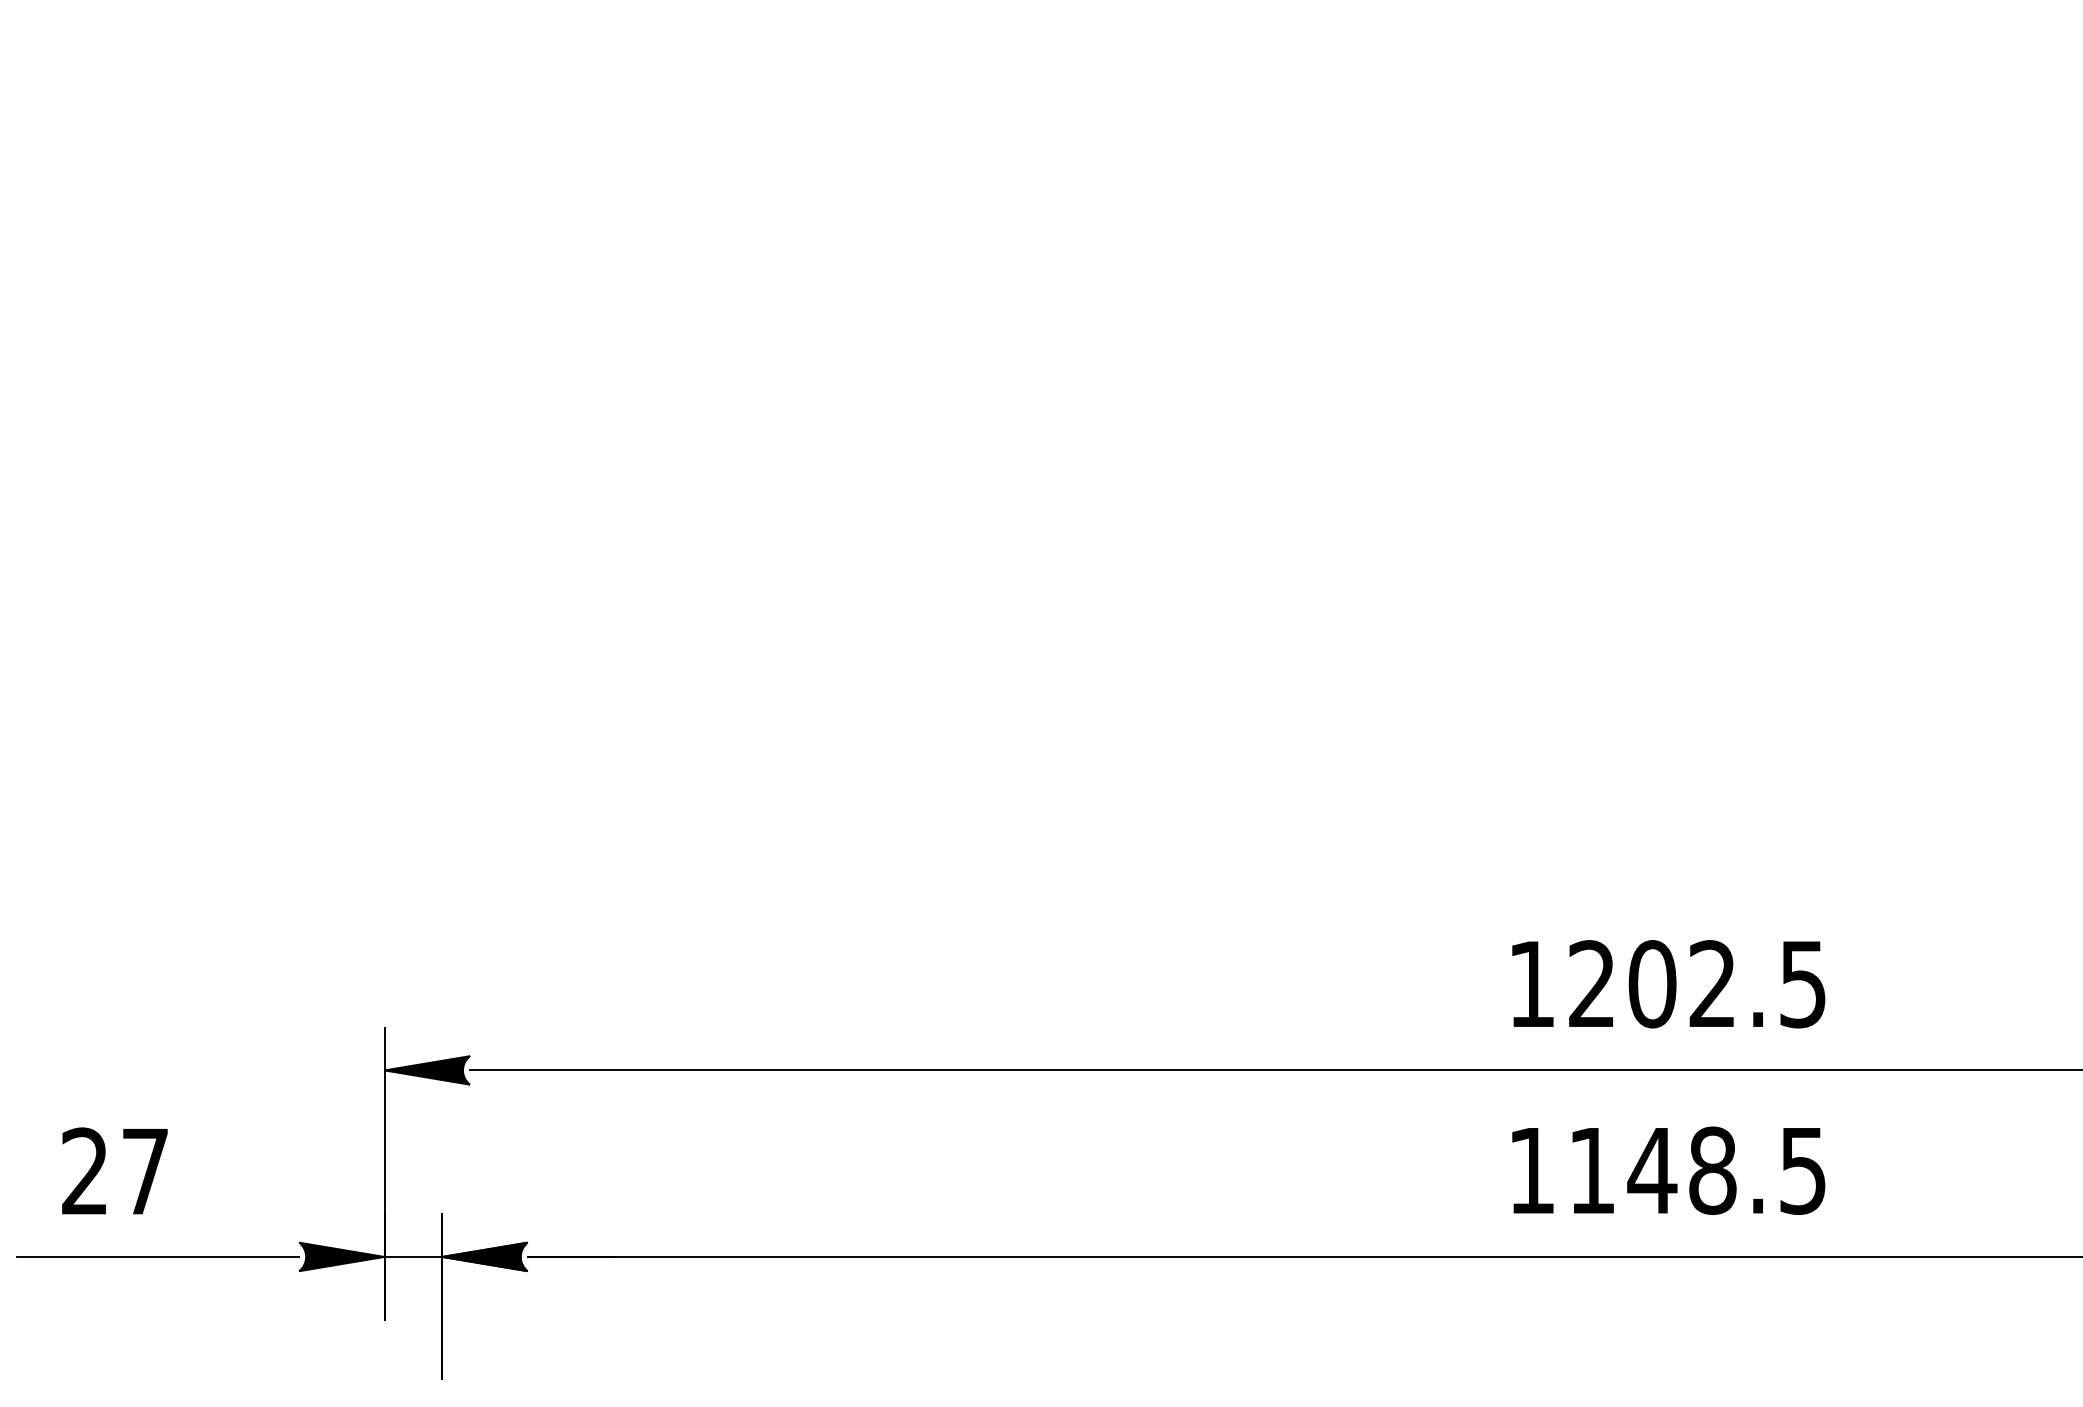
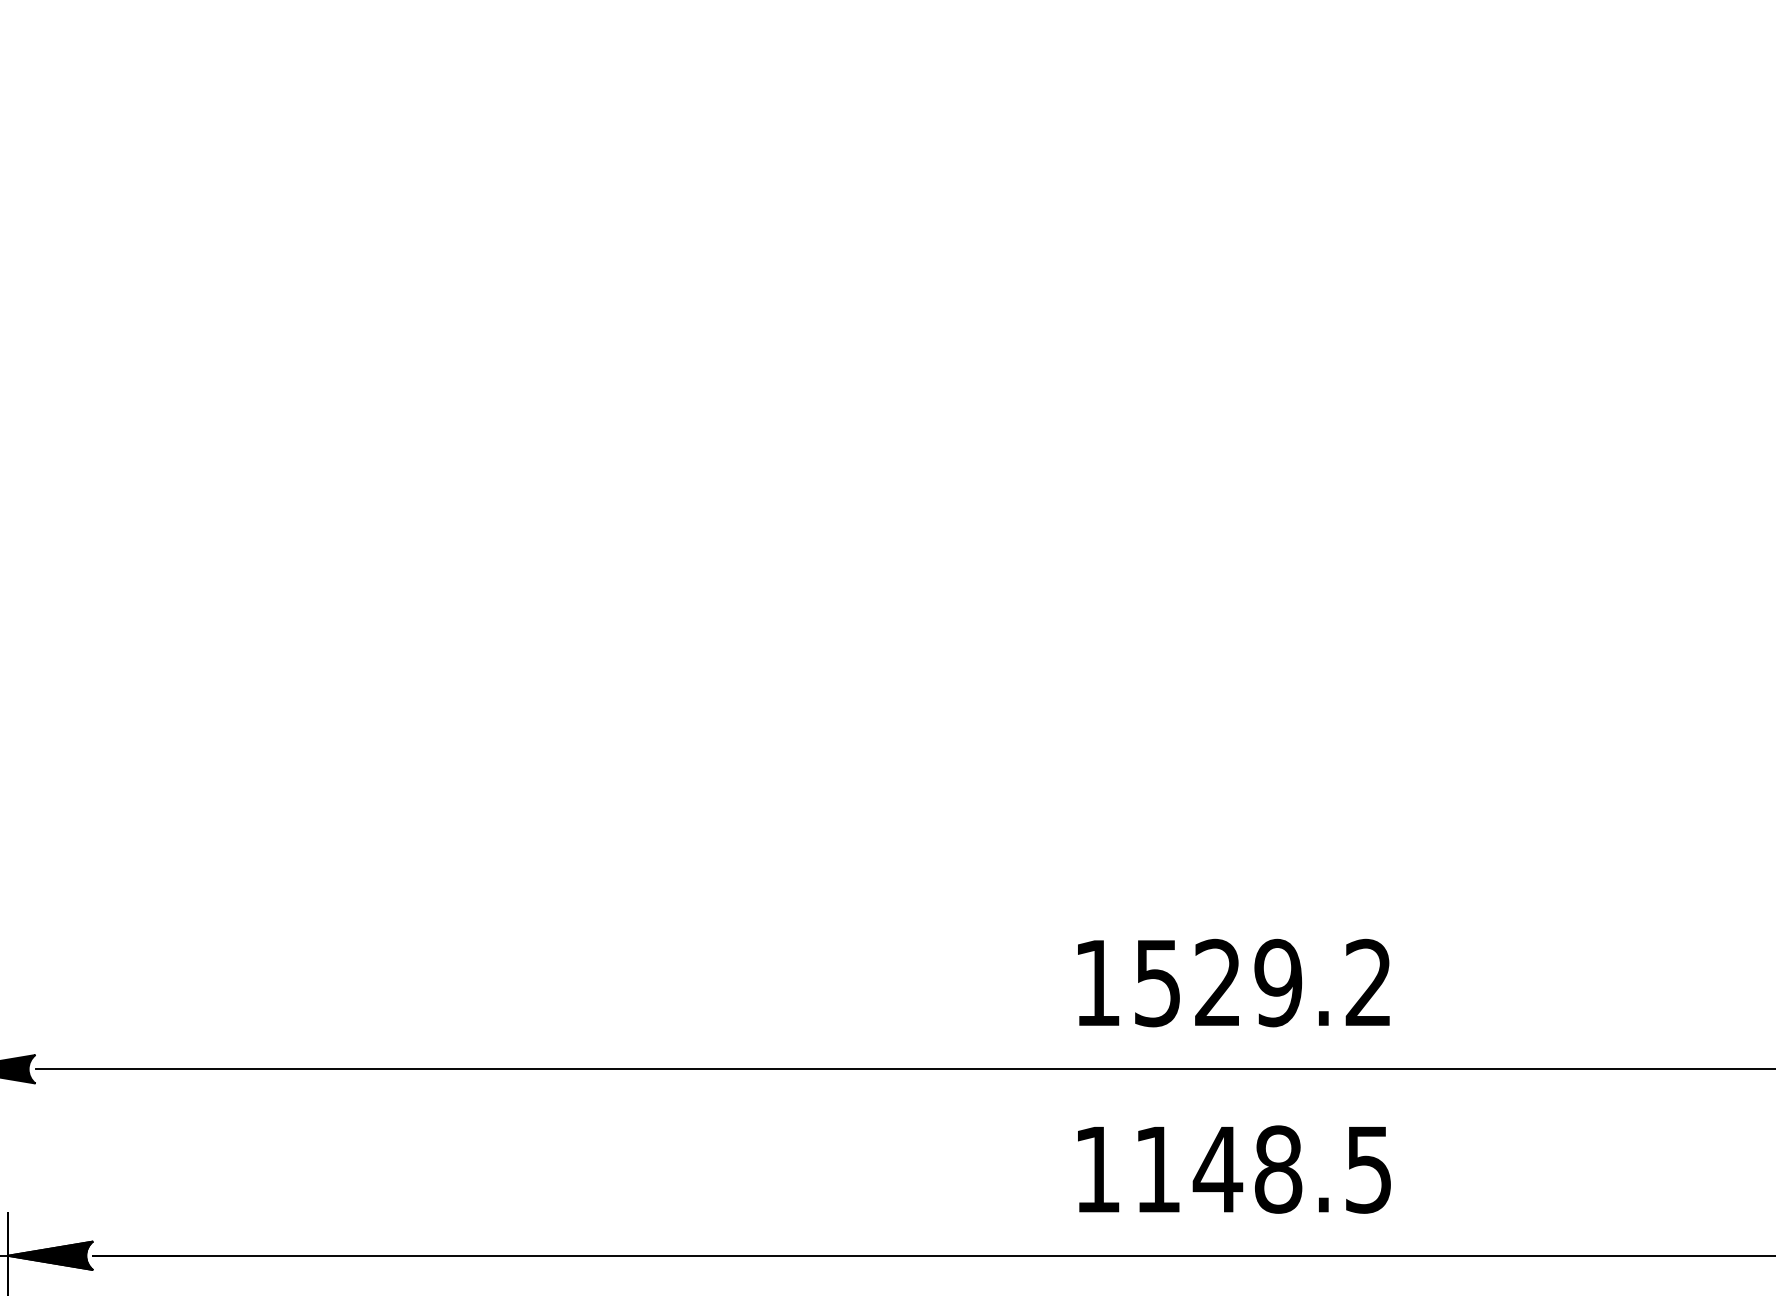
text: (1697, 984) -> (1263, 983), 1202.5 -> 1529.2

